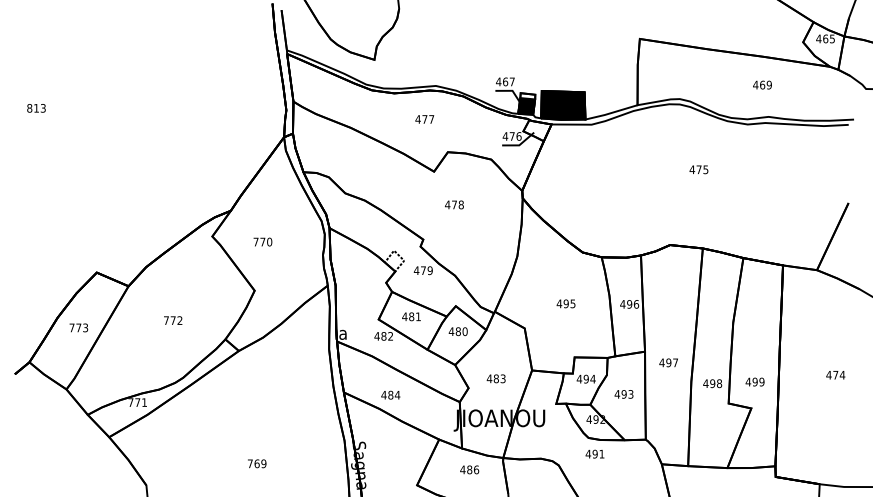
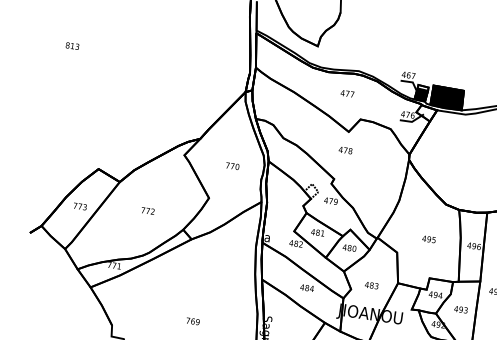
text: (454, 204) -> (345, 150), moved
text: (262, 241) -> (232, 165), moved
text: (390, 394) -> (307, 287), moved

